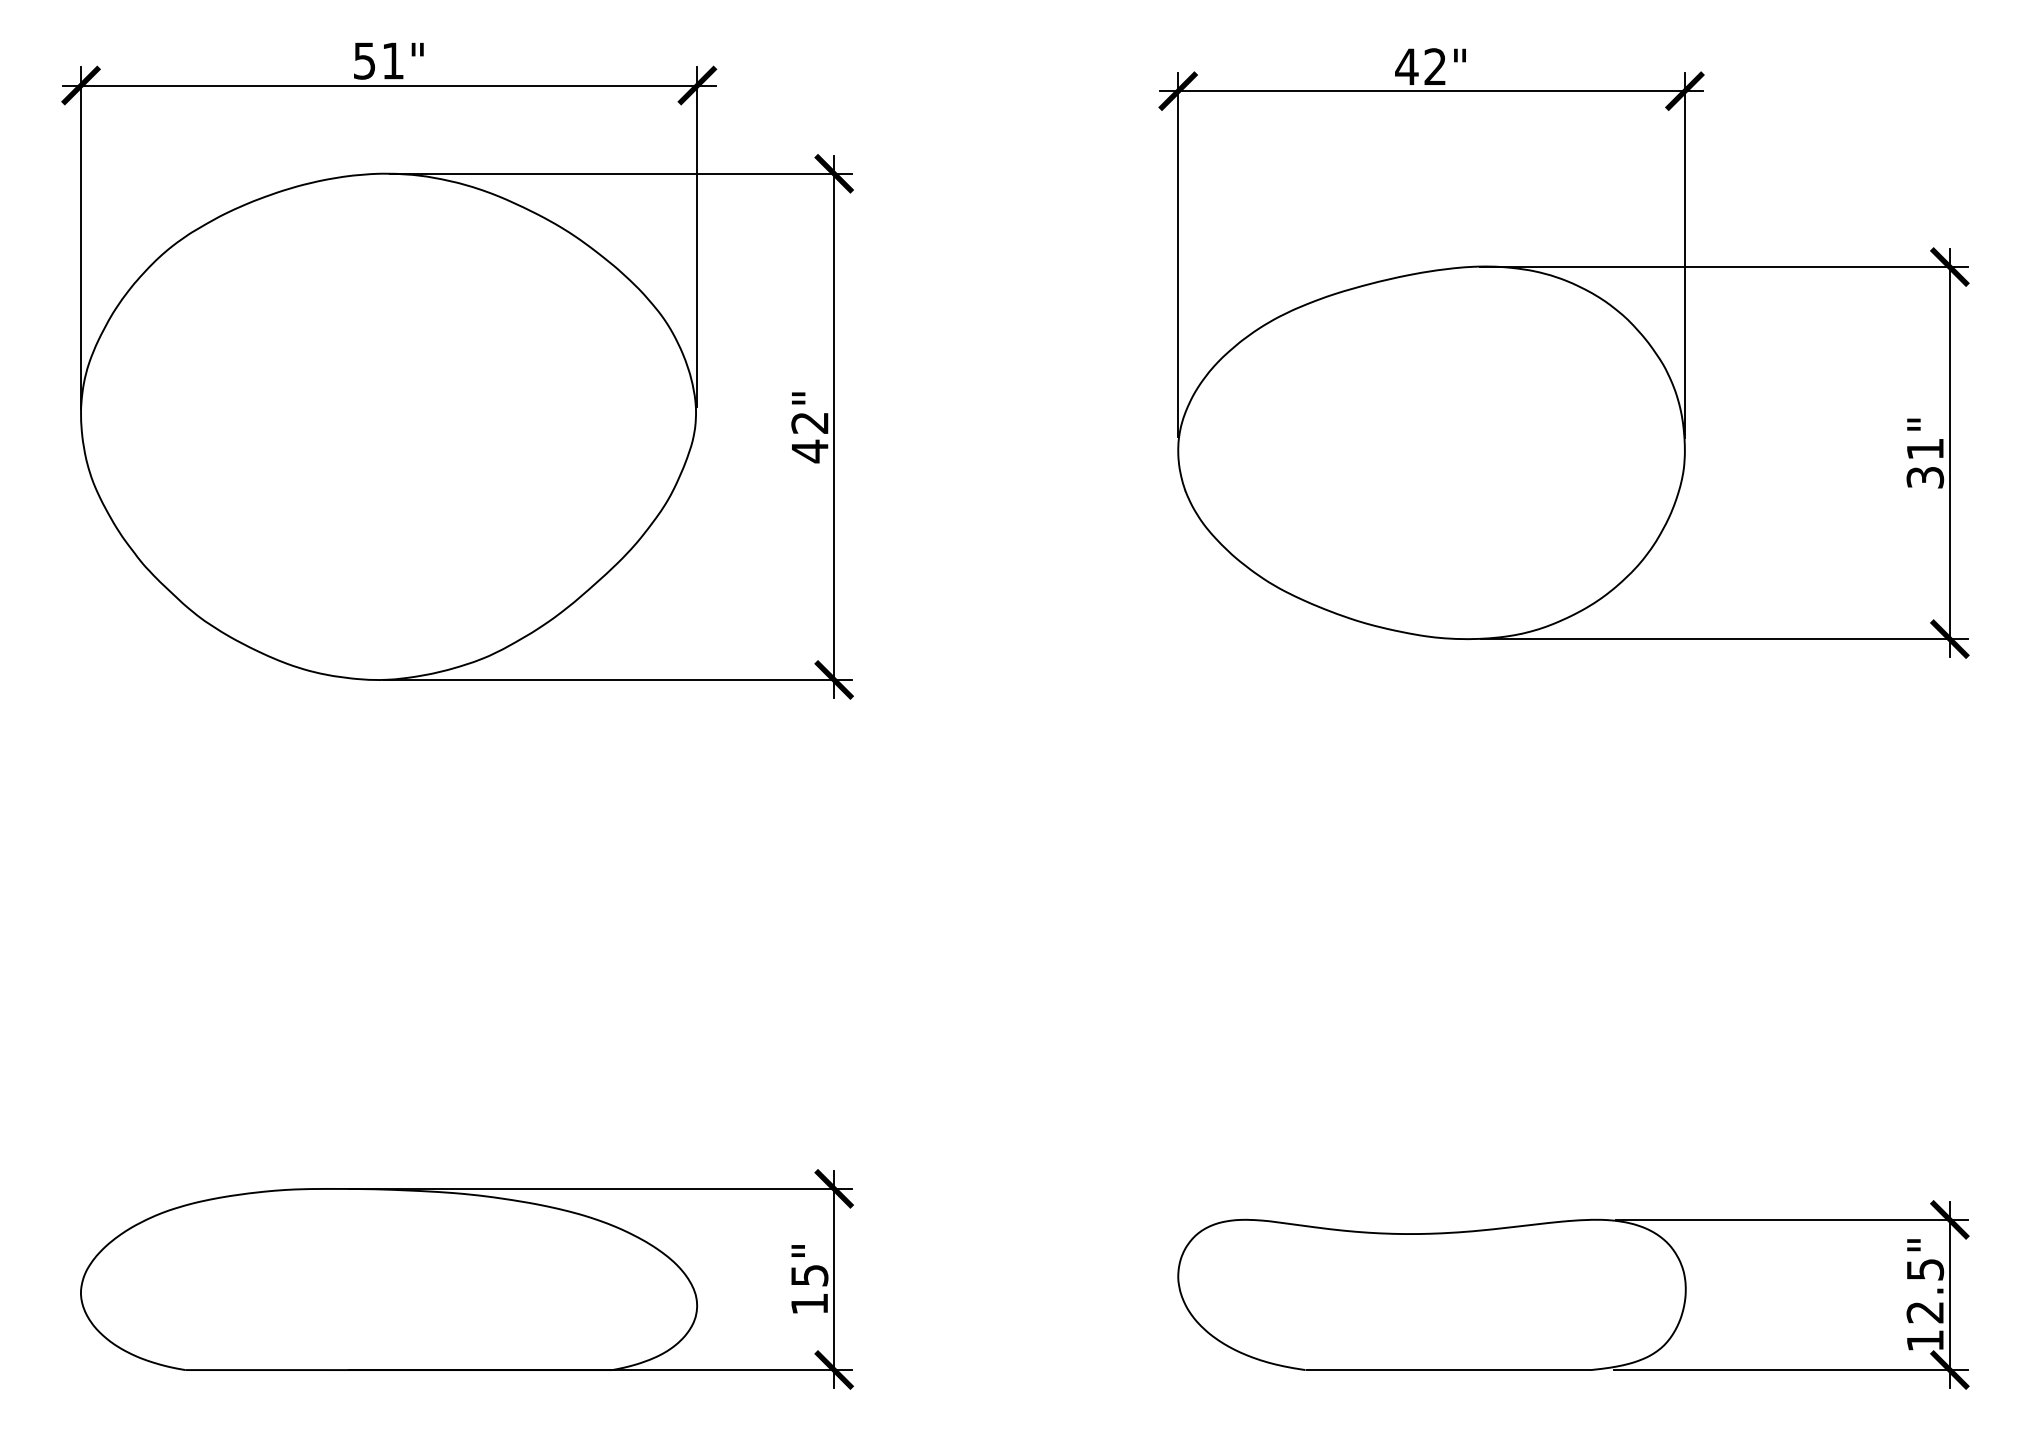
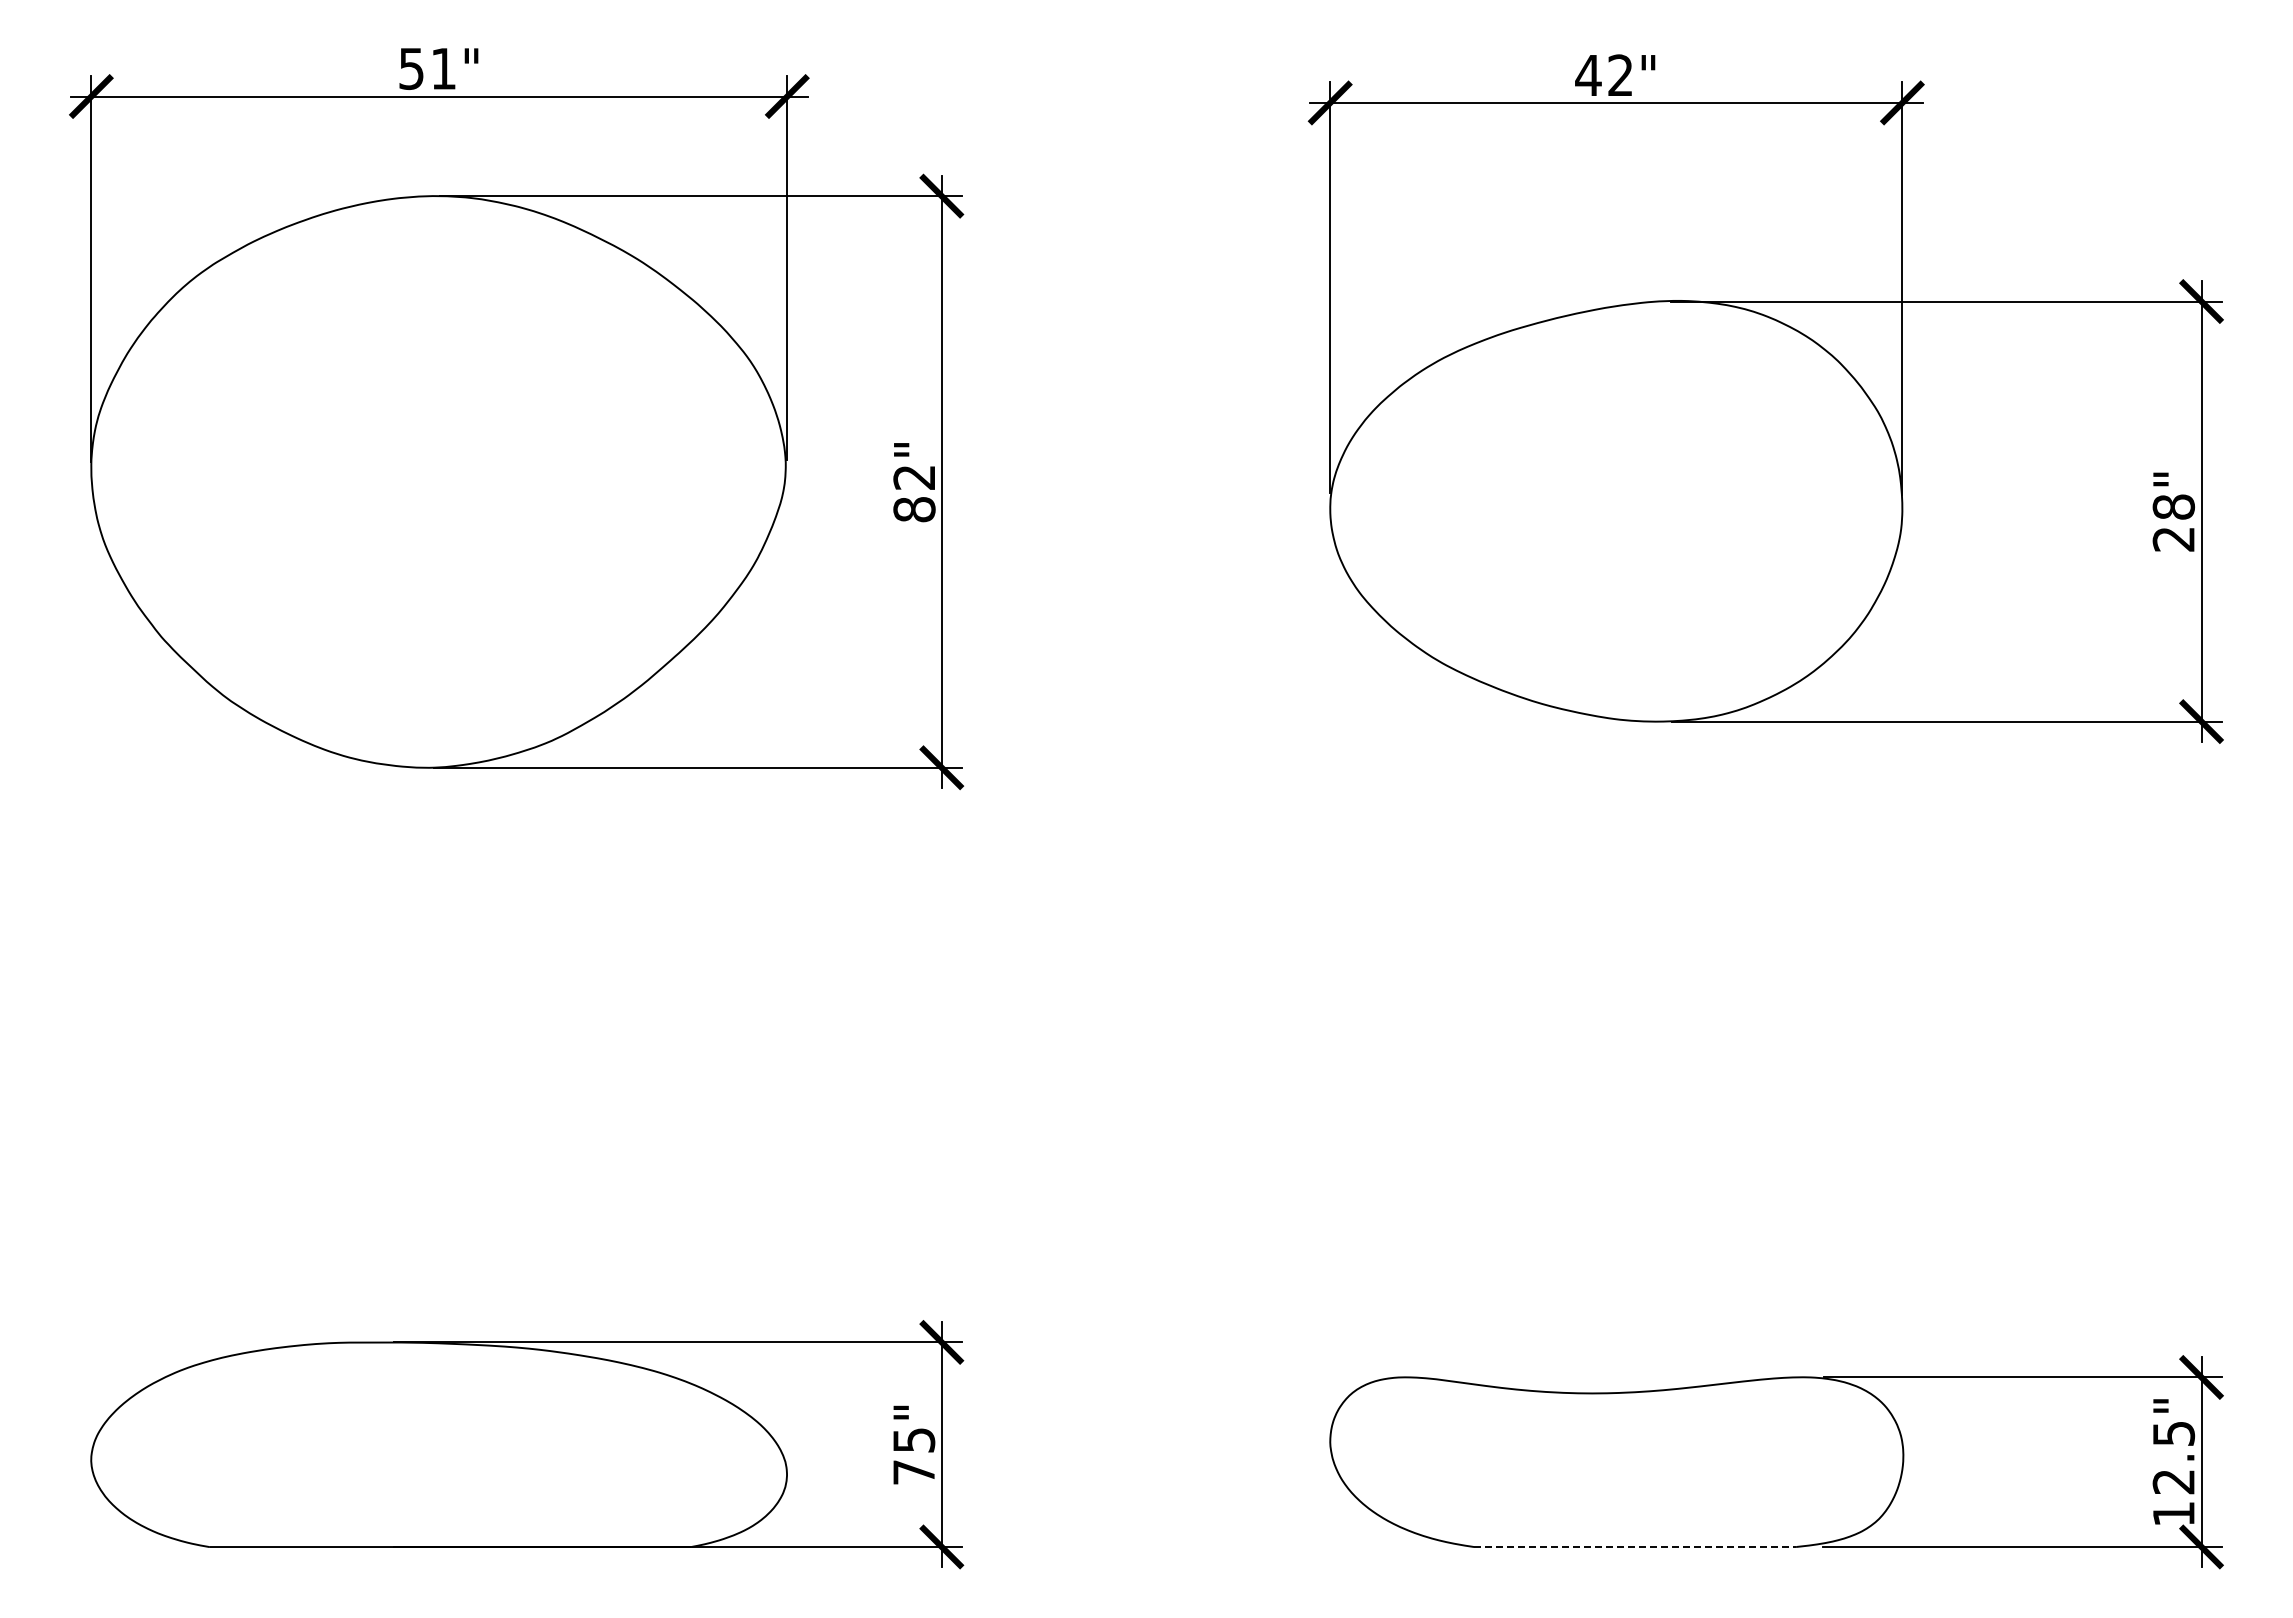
text: (810, 451) -> (914, 509), 42" -> 82"
text: (1925, 462) -> (2173, 522), 31" -> 28"
text: (809, 1304) -> (913, 1472), 15" -> 75"
line: (1448, 1370) -> (1635, 1547), solid -> dashed

